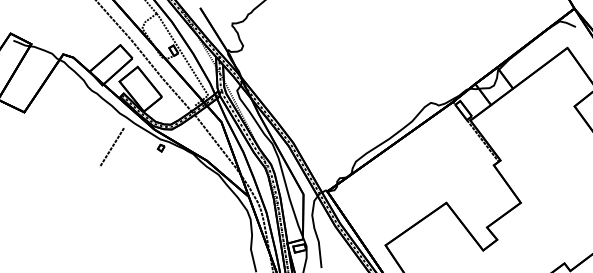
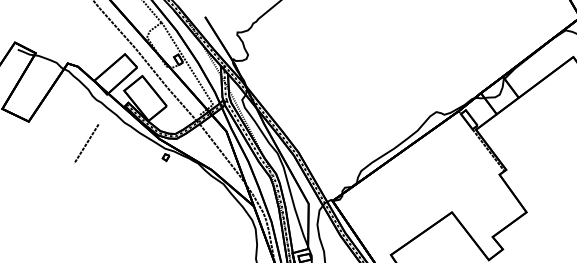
line: (112, 146) -> (87, 142), moved

